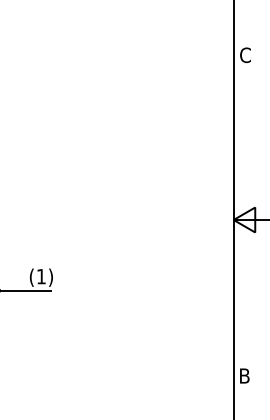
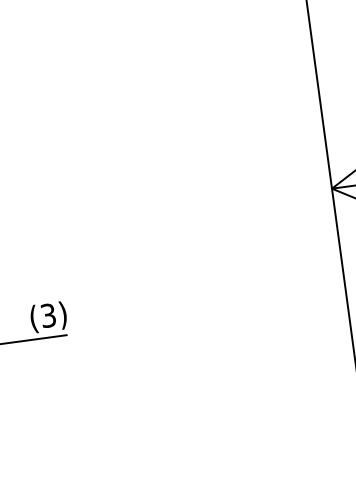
text: (41, 276) -> (48, 315), (1) -> (3)

